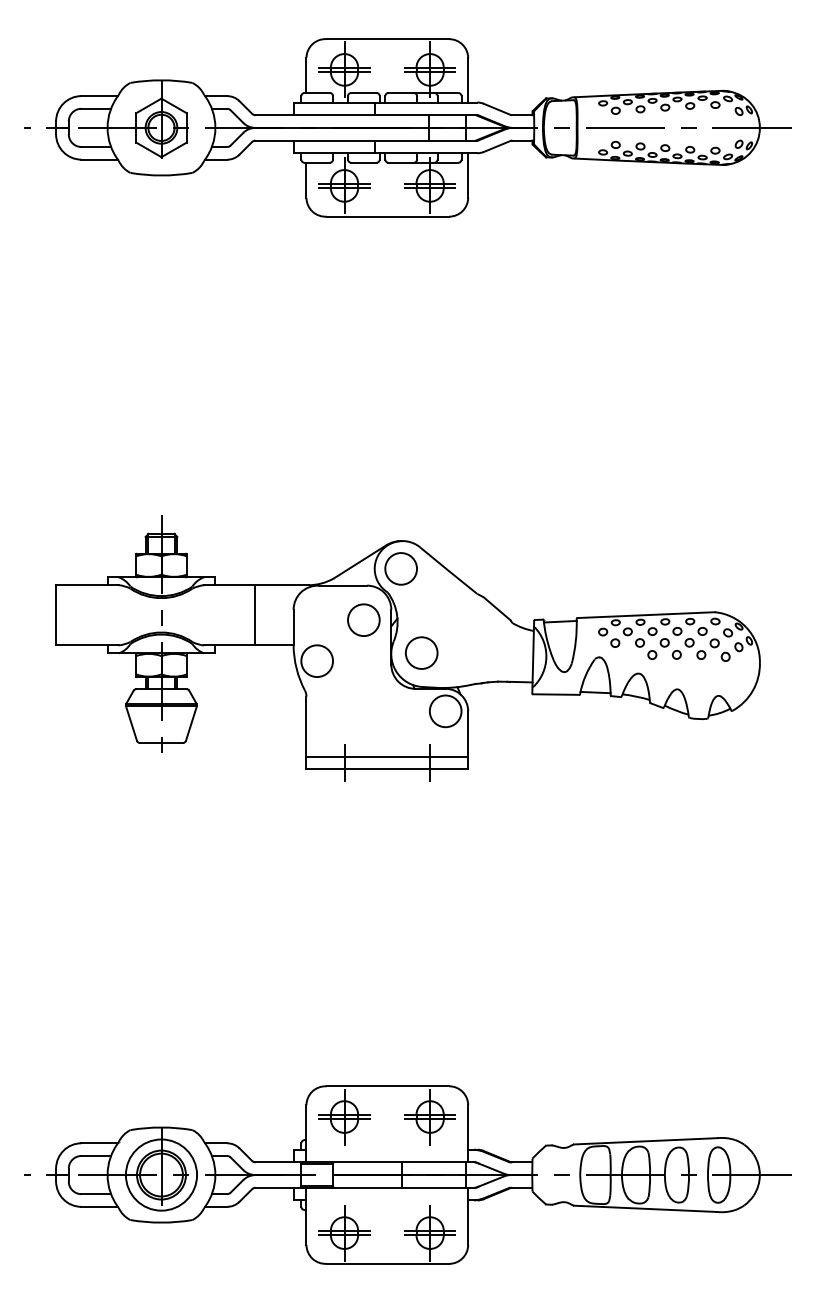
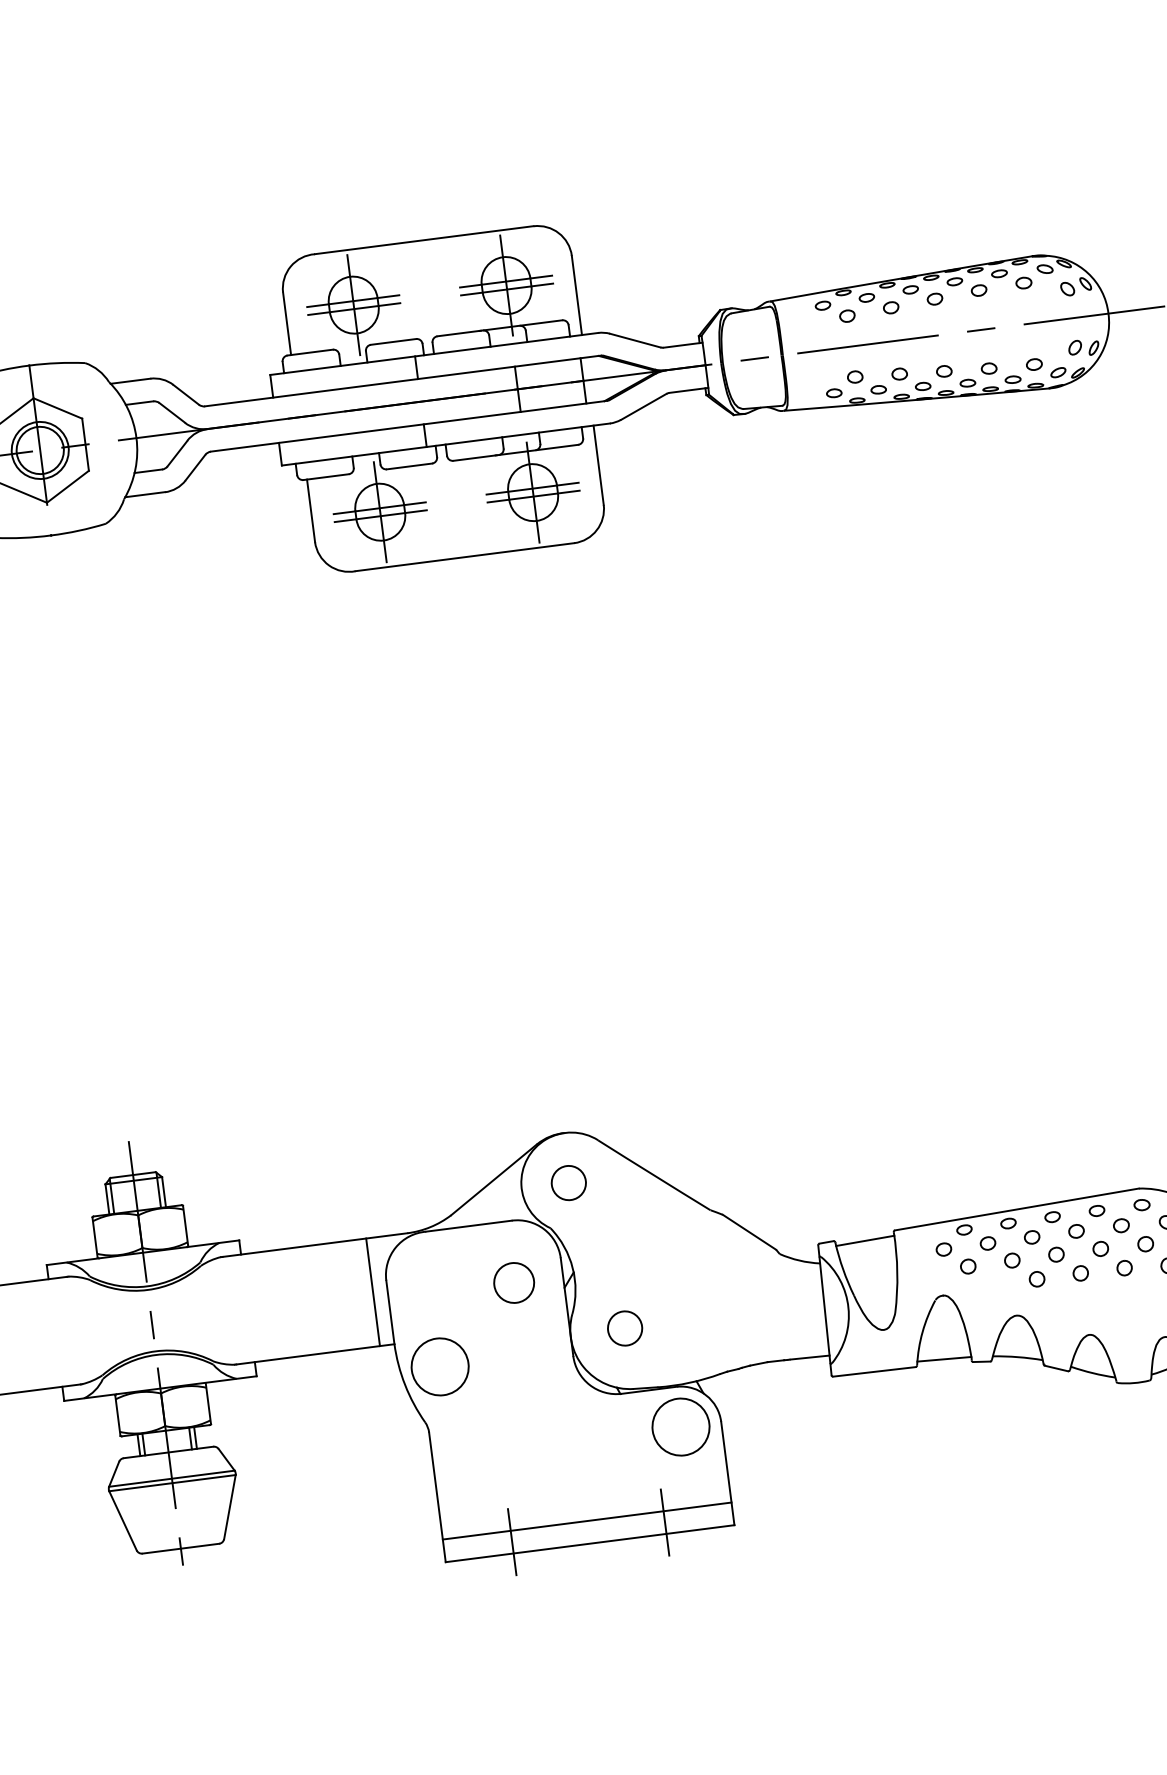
circle: (400, 568) -> (567, 1182), size x0.6
line: (255, 615) -> (373, 1292), moved
circle: (363, 619) -> (513, 1281), size x0.7
circle: (421, 652) -> (624, 1327), size x0.6

